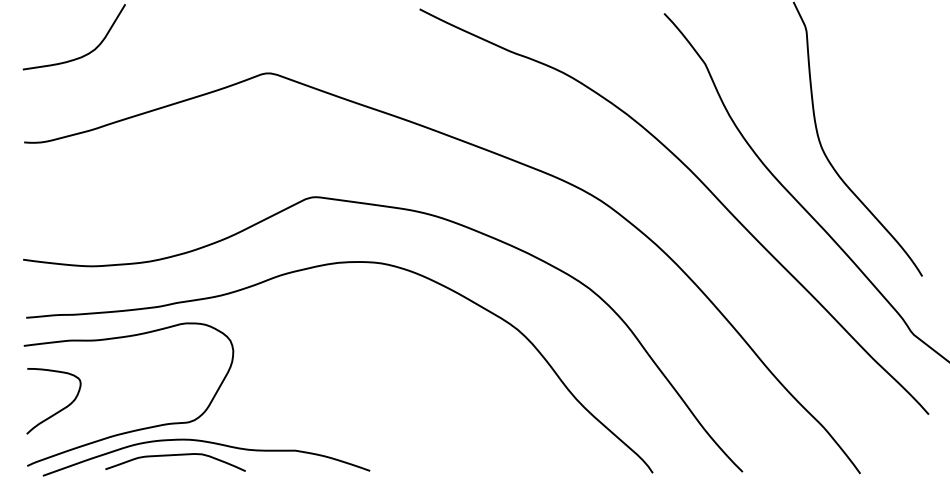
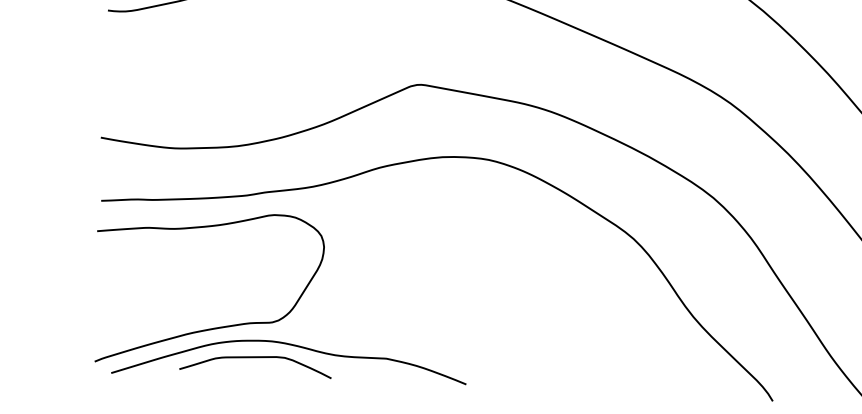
curve: (60, 409) -> (133, 302), removed

